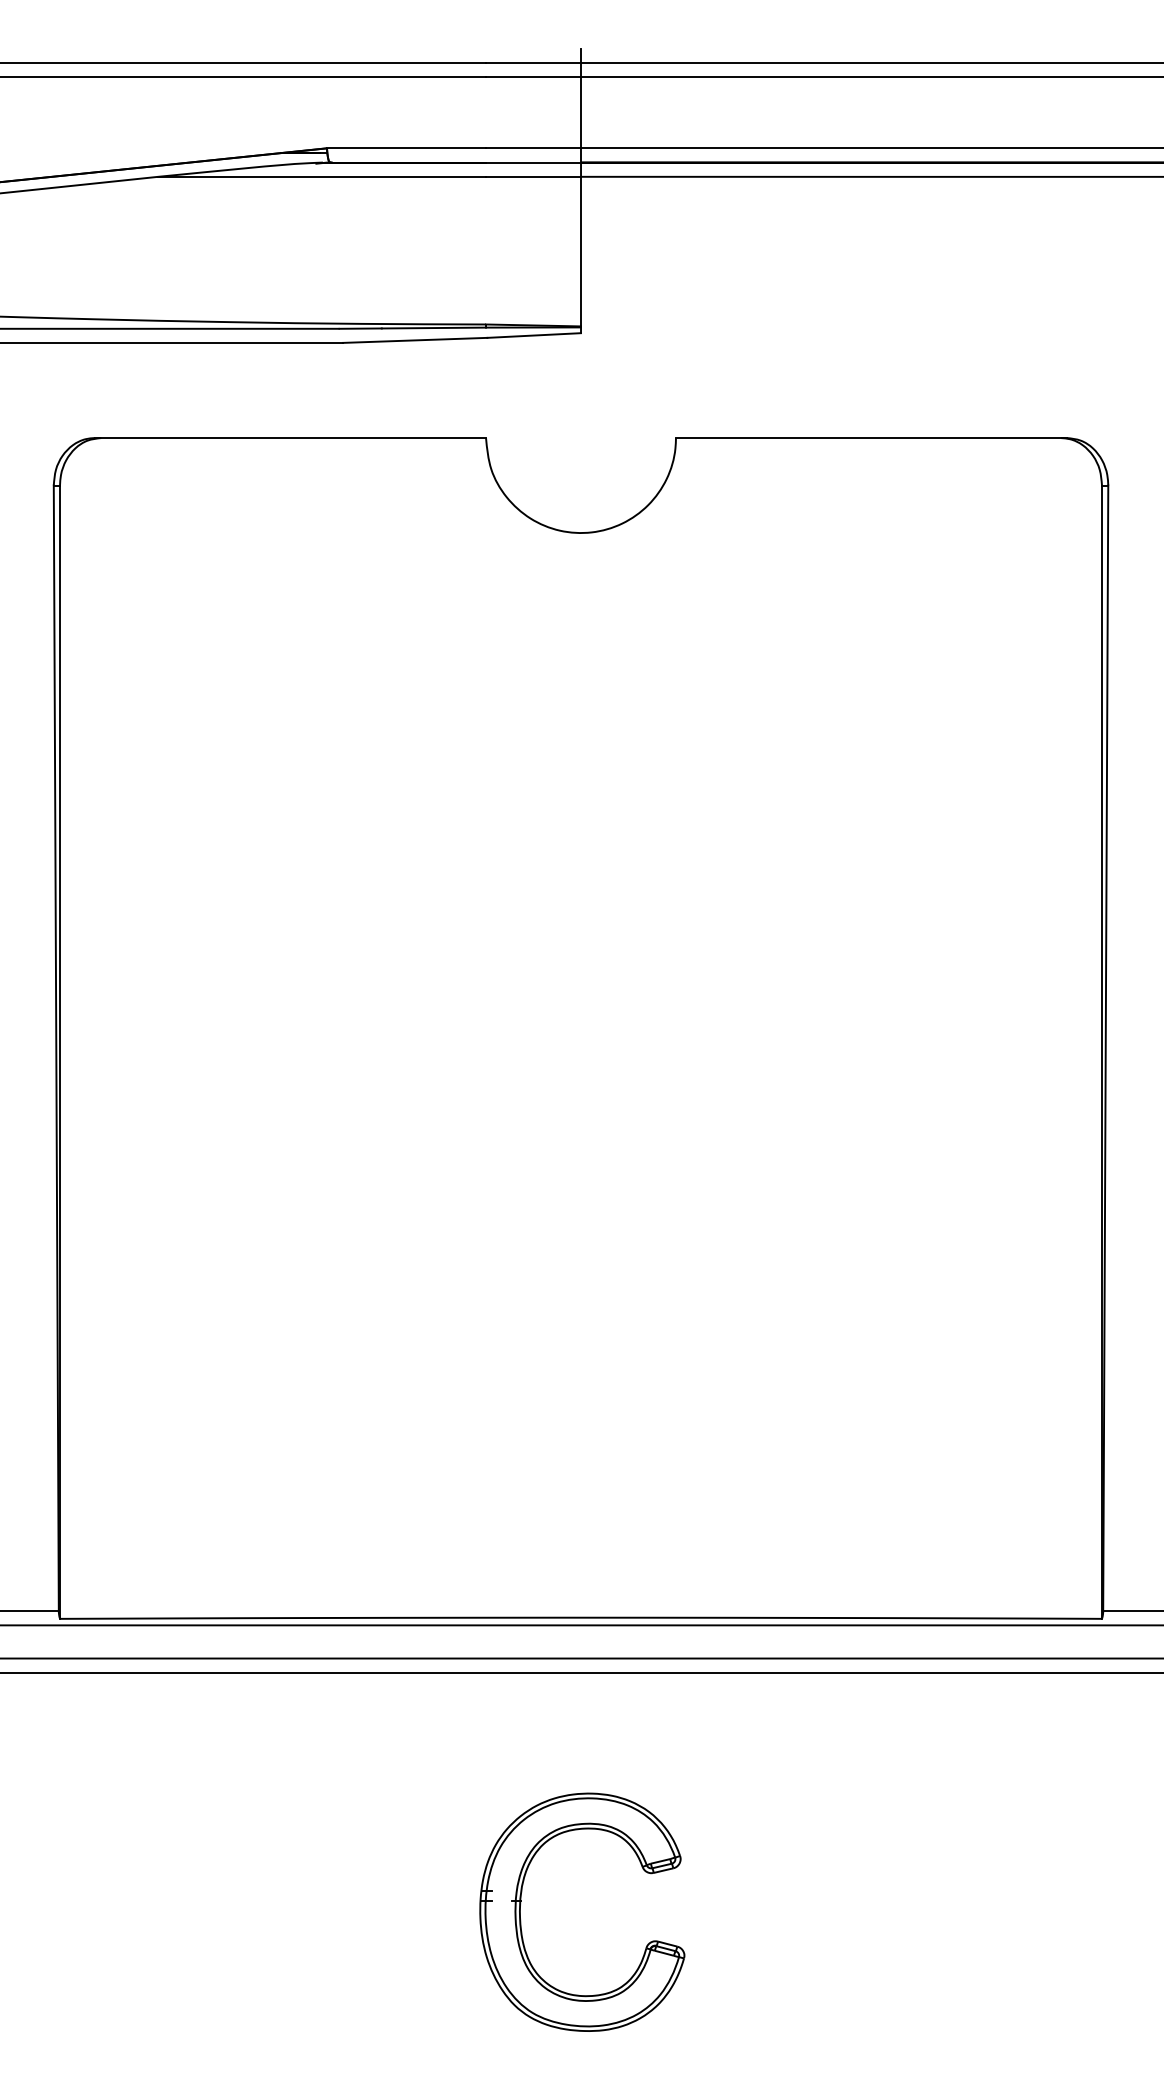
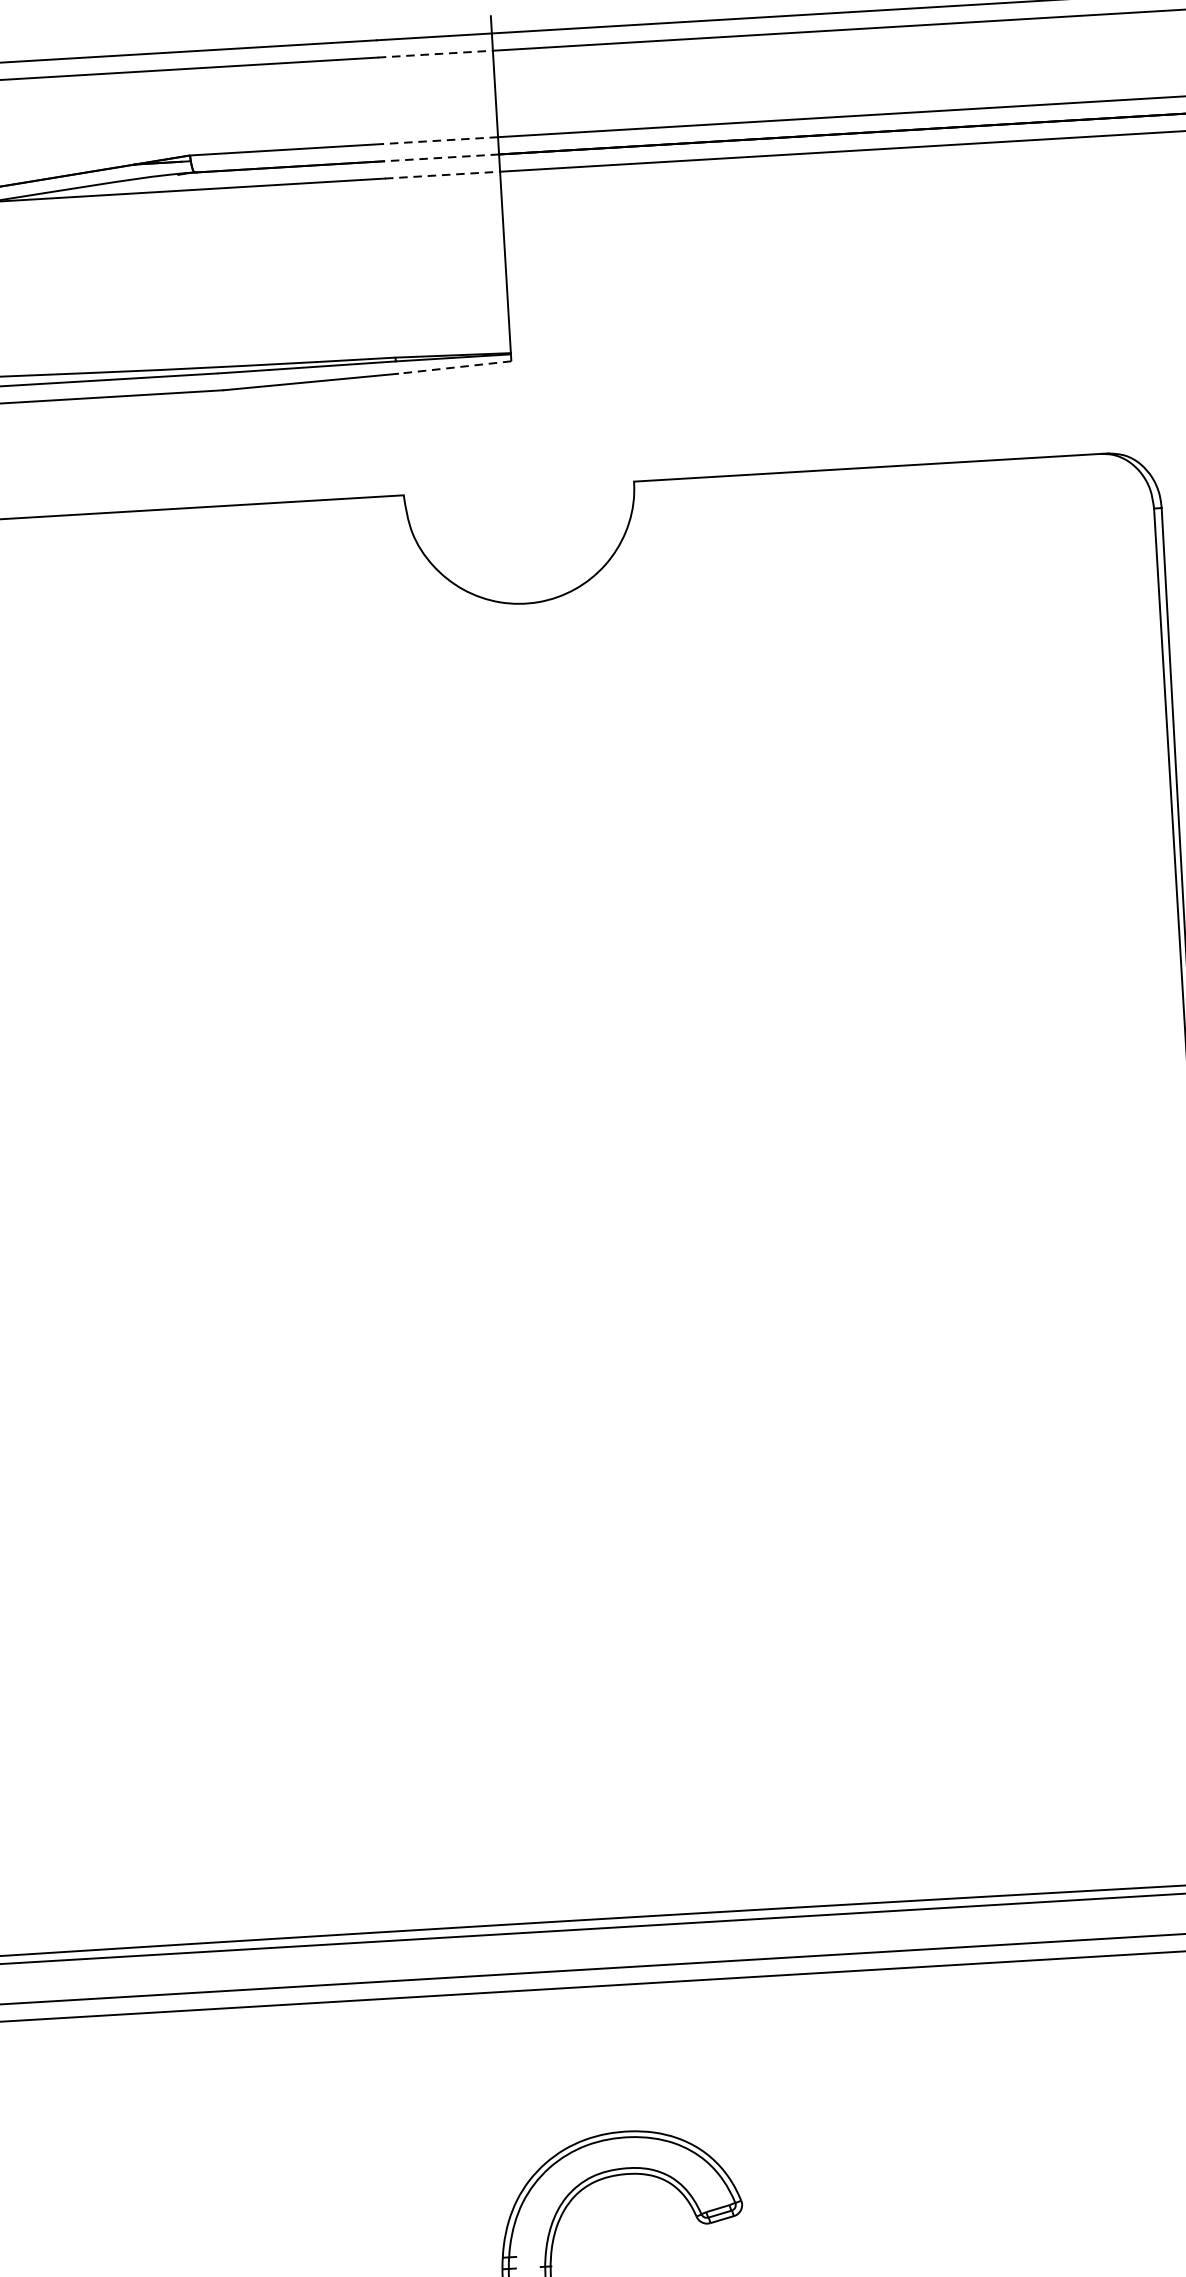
line: (534, 77) -> (436, 54), solid -> dashed
line: (533, 148) -> (440, 140), solid -> dashed
line: (533, 162) -> (441, 157), solid -> dashed
line: (534, 176) -> (443, 174), solid -> dashed
line: (534, 335) -> (455, 367), solid -> dashed

